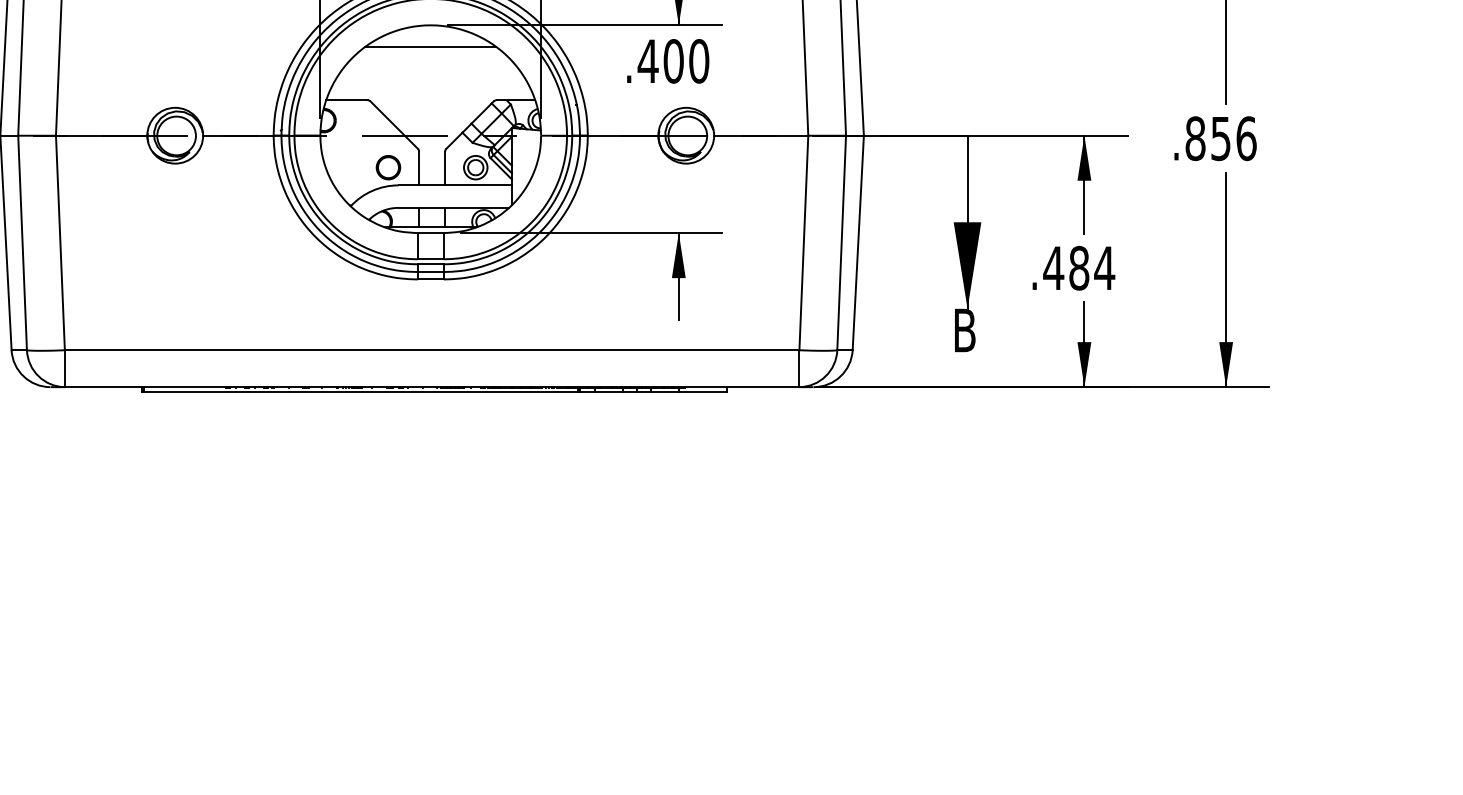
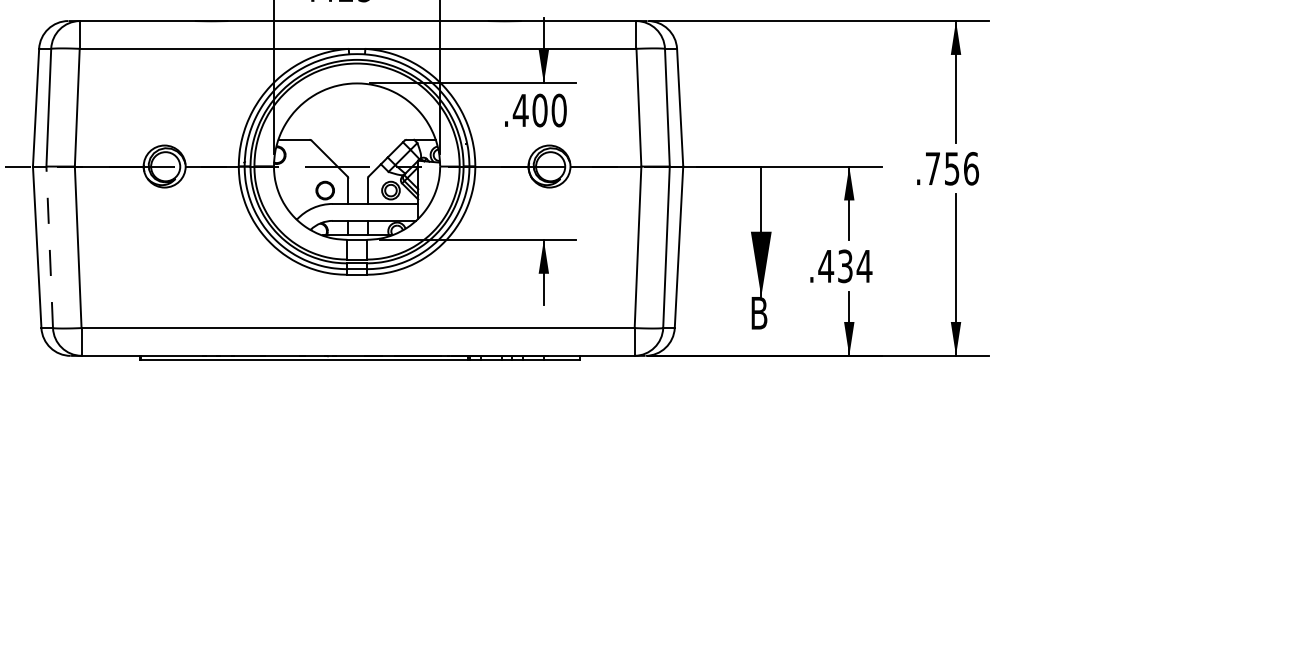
line: (429, 46) -> (356, 99), removed
text: (1194, 138) -> (932, 168), .856 -> .756
line: (22, 243) -> (49, 247), solid -> dashed
text: (1079, 268) -> (845, 266), .484 -> .434

